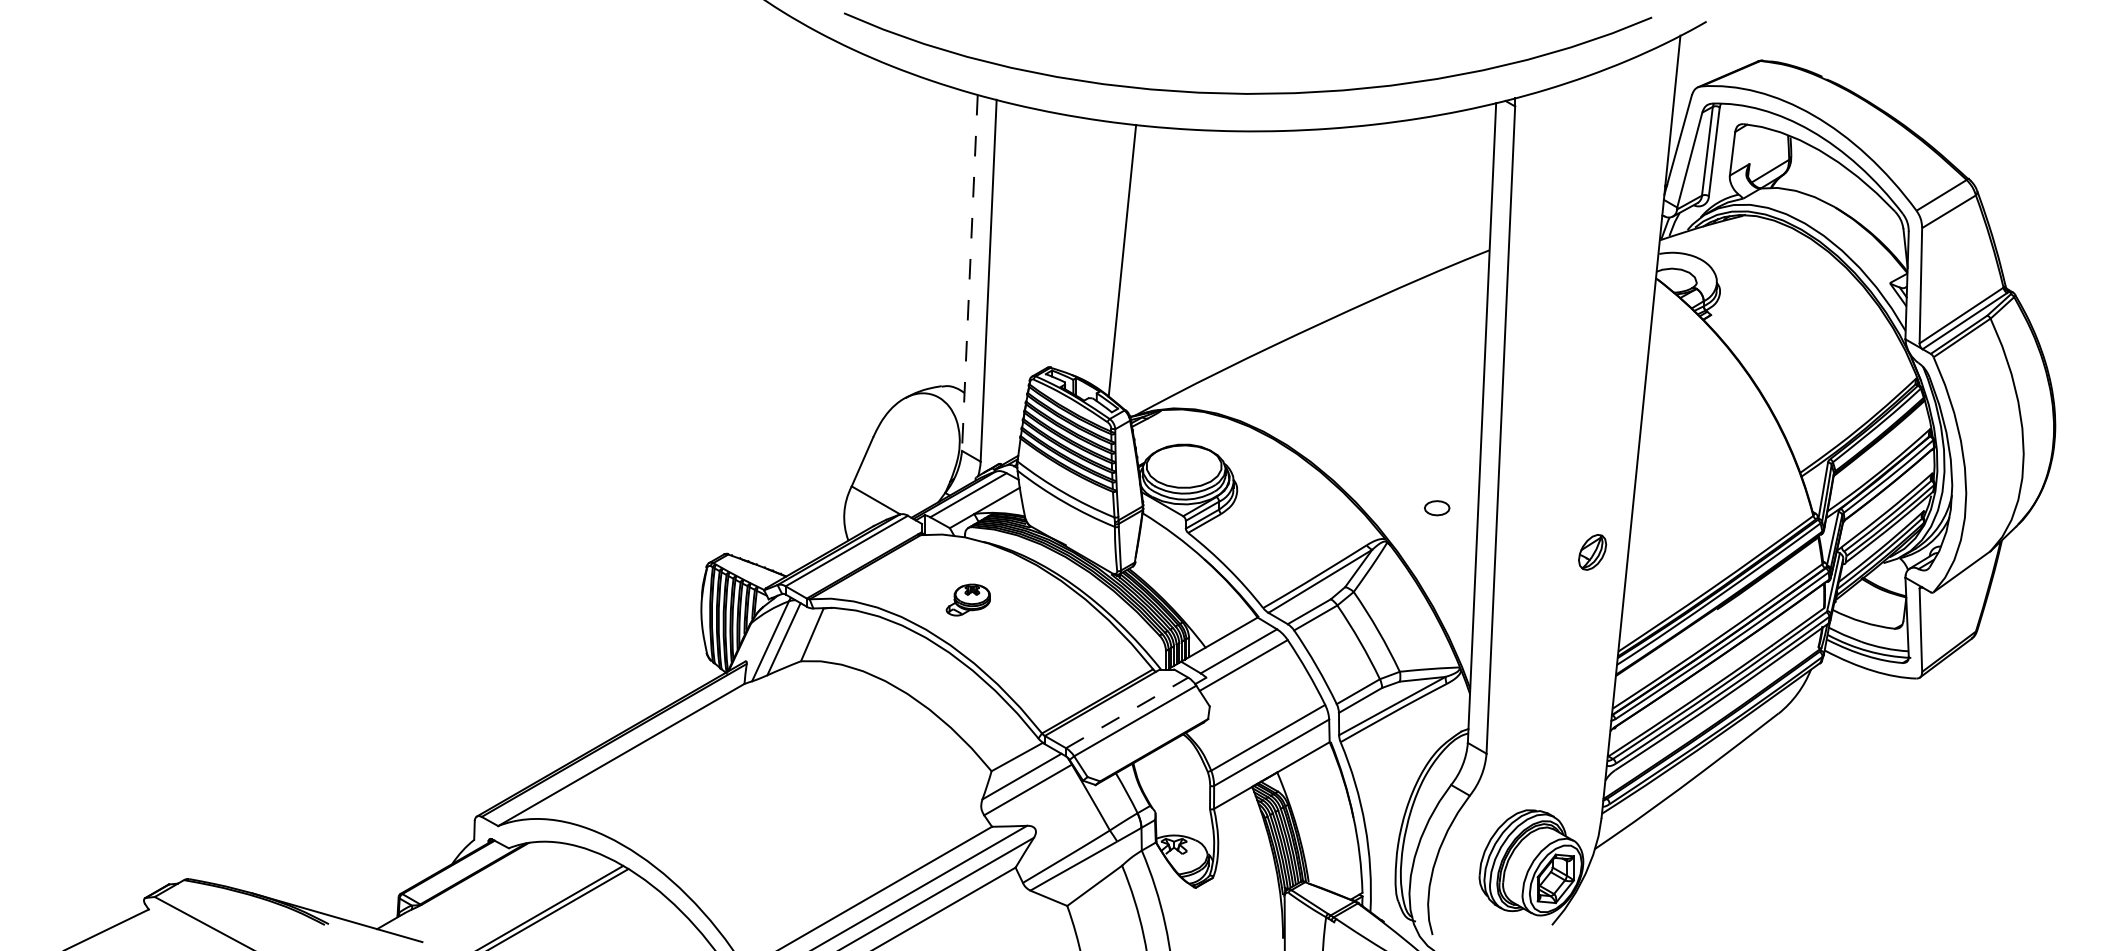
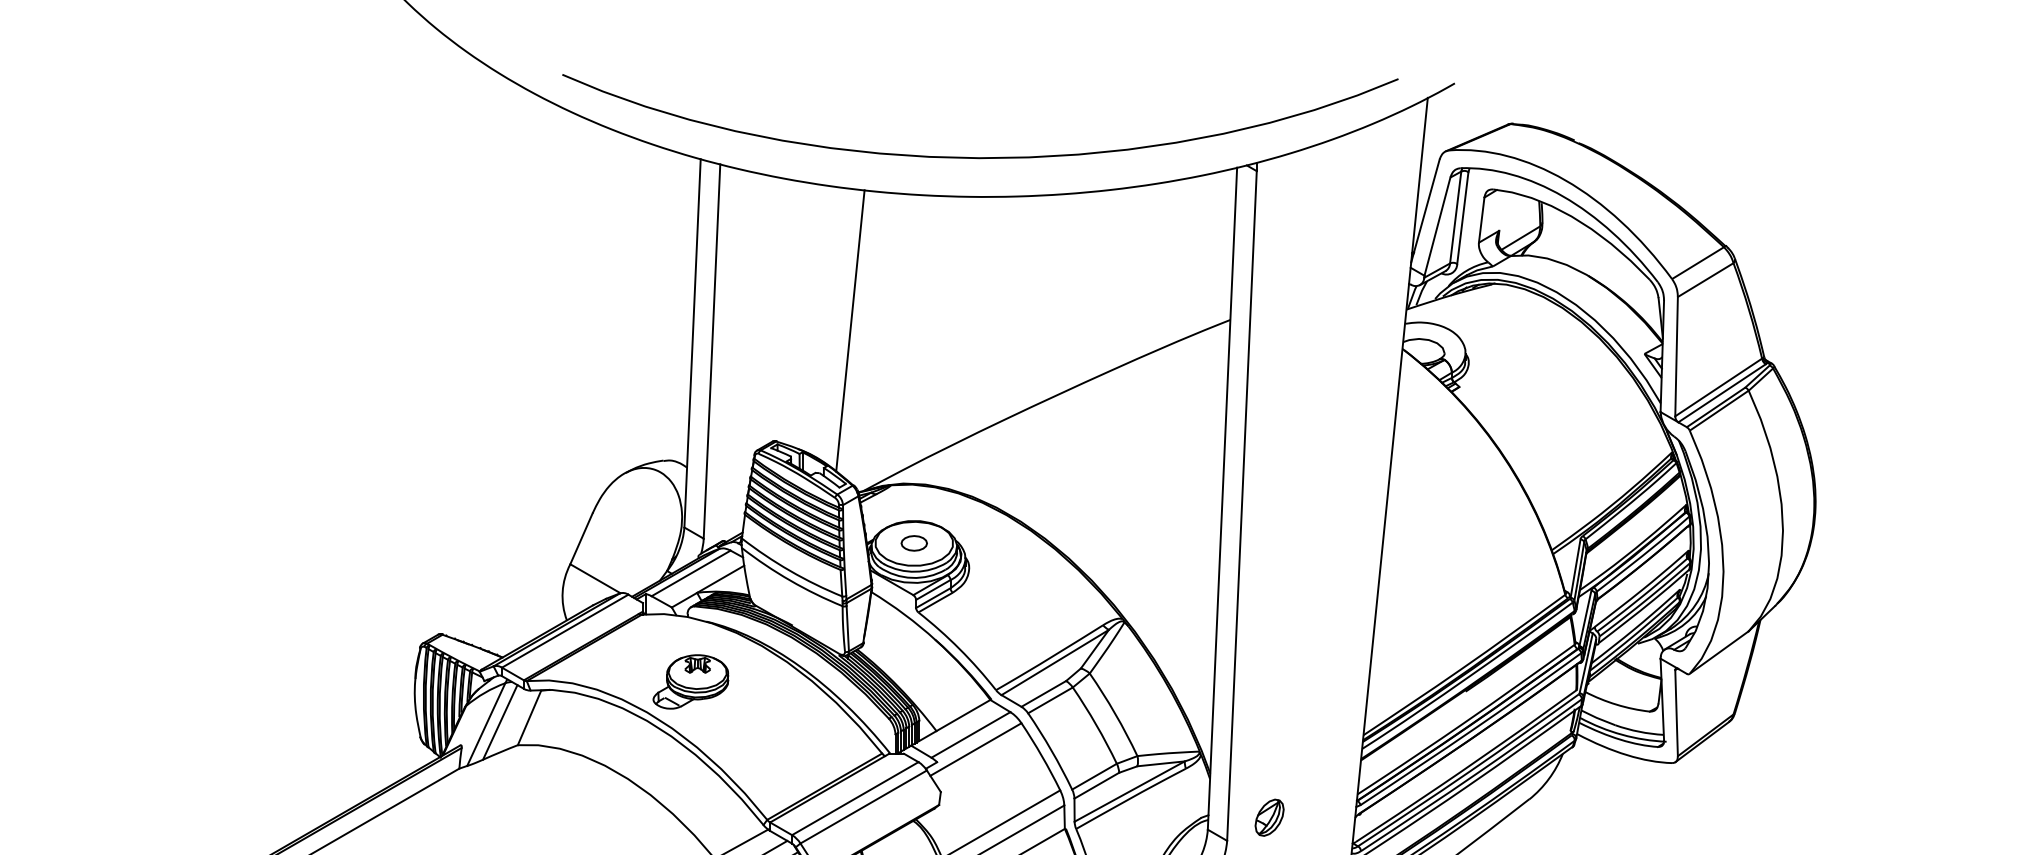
line: (969, 273) -> (692, 343), dashed -> solid
part: (1437, 508) -> (914, 543), moved
part: (1592, 552) -> (1269, 817), moved
part: (968, 599) -> (691, 681), size x1.67
line: (1127, 712) -> (855, 798), dashed -> solid

